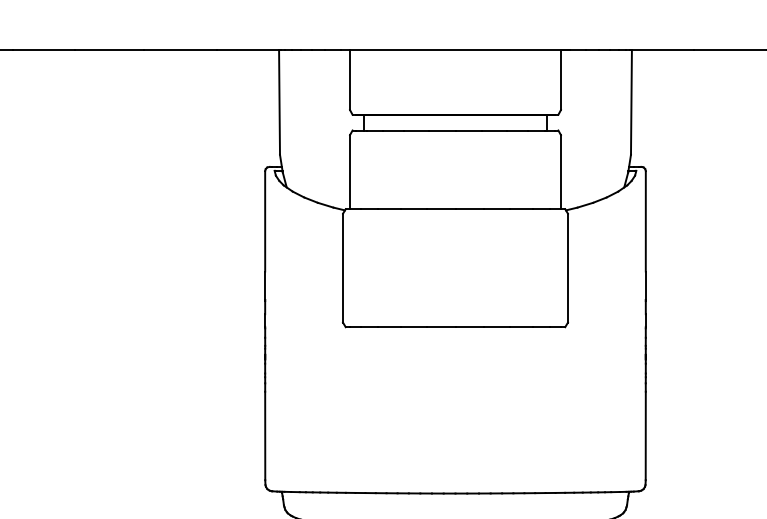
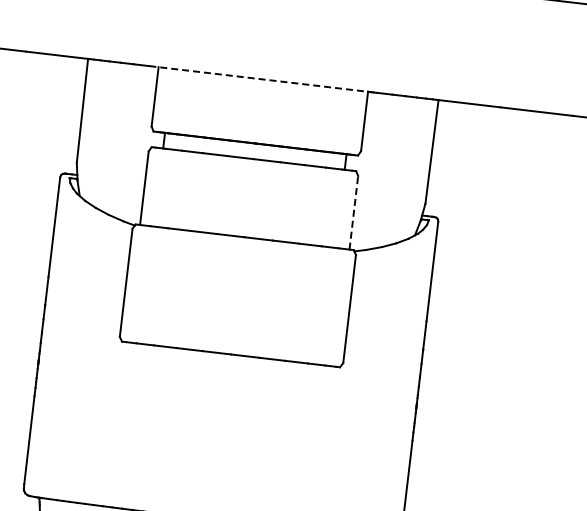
line: (455, 50) -> (263, 79), solid -> dashed
line: (560, 171) -> (353, 212), solid -> dashed

